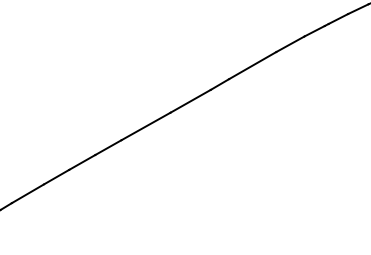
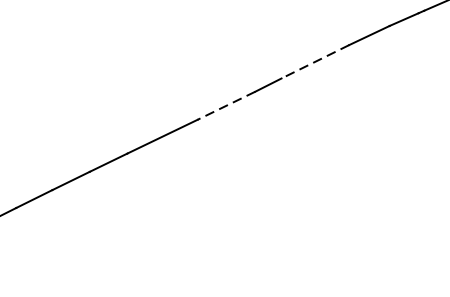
line: (252, 65) -> (315, 61), solid -> dashed
line: (190, 101) -> (226, 106), solid -> dashed

